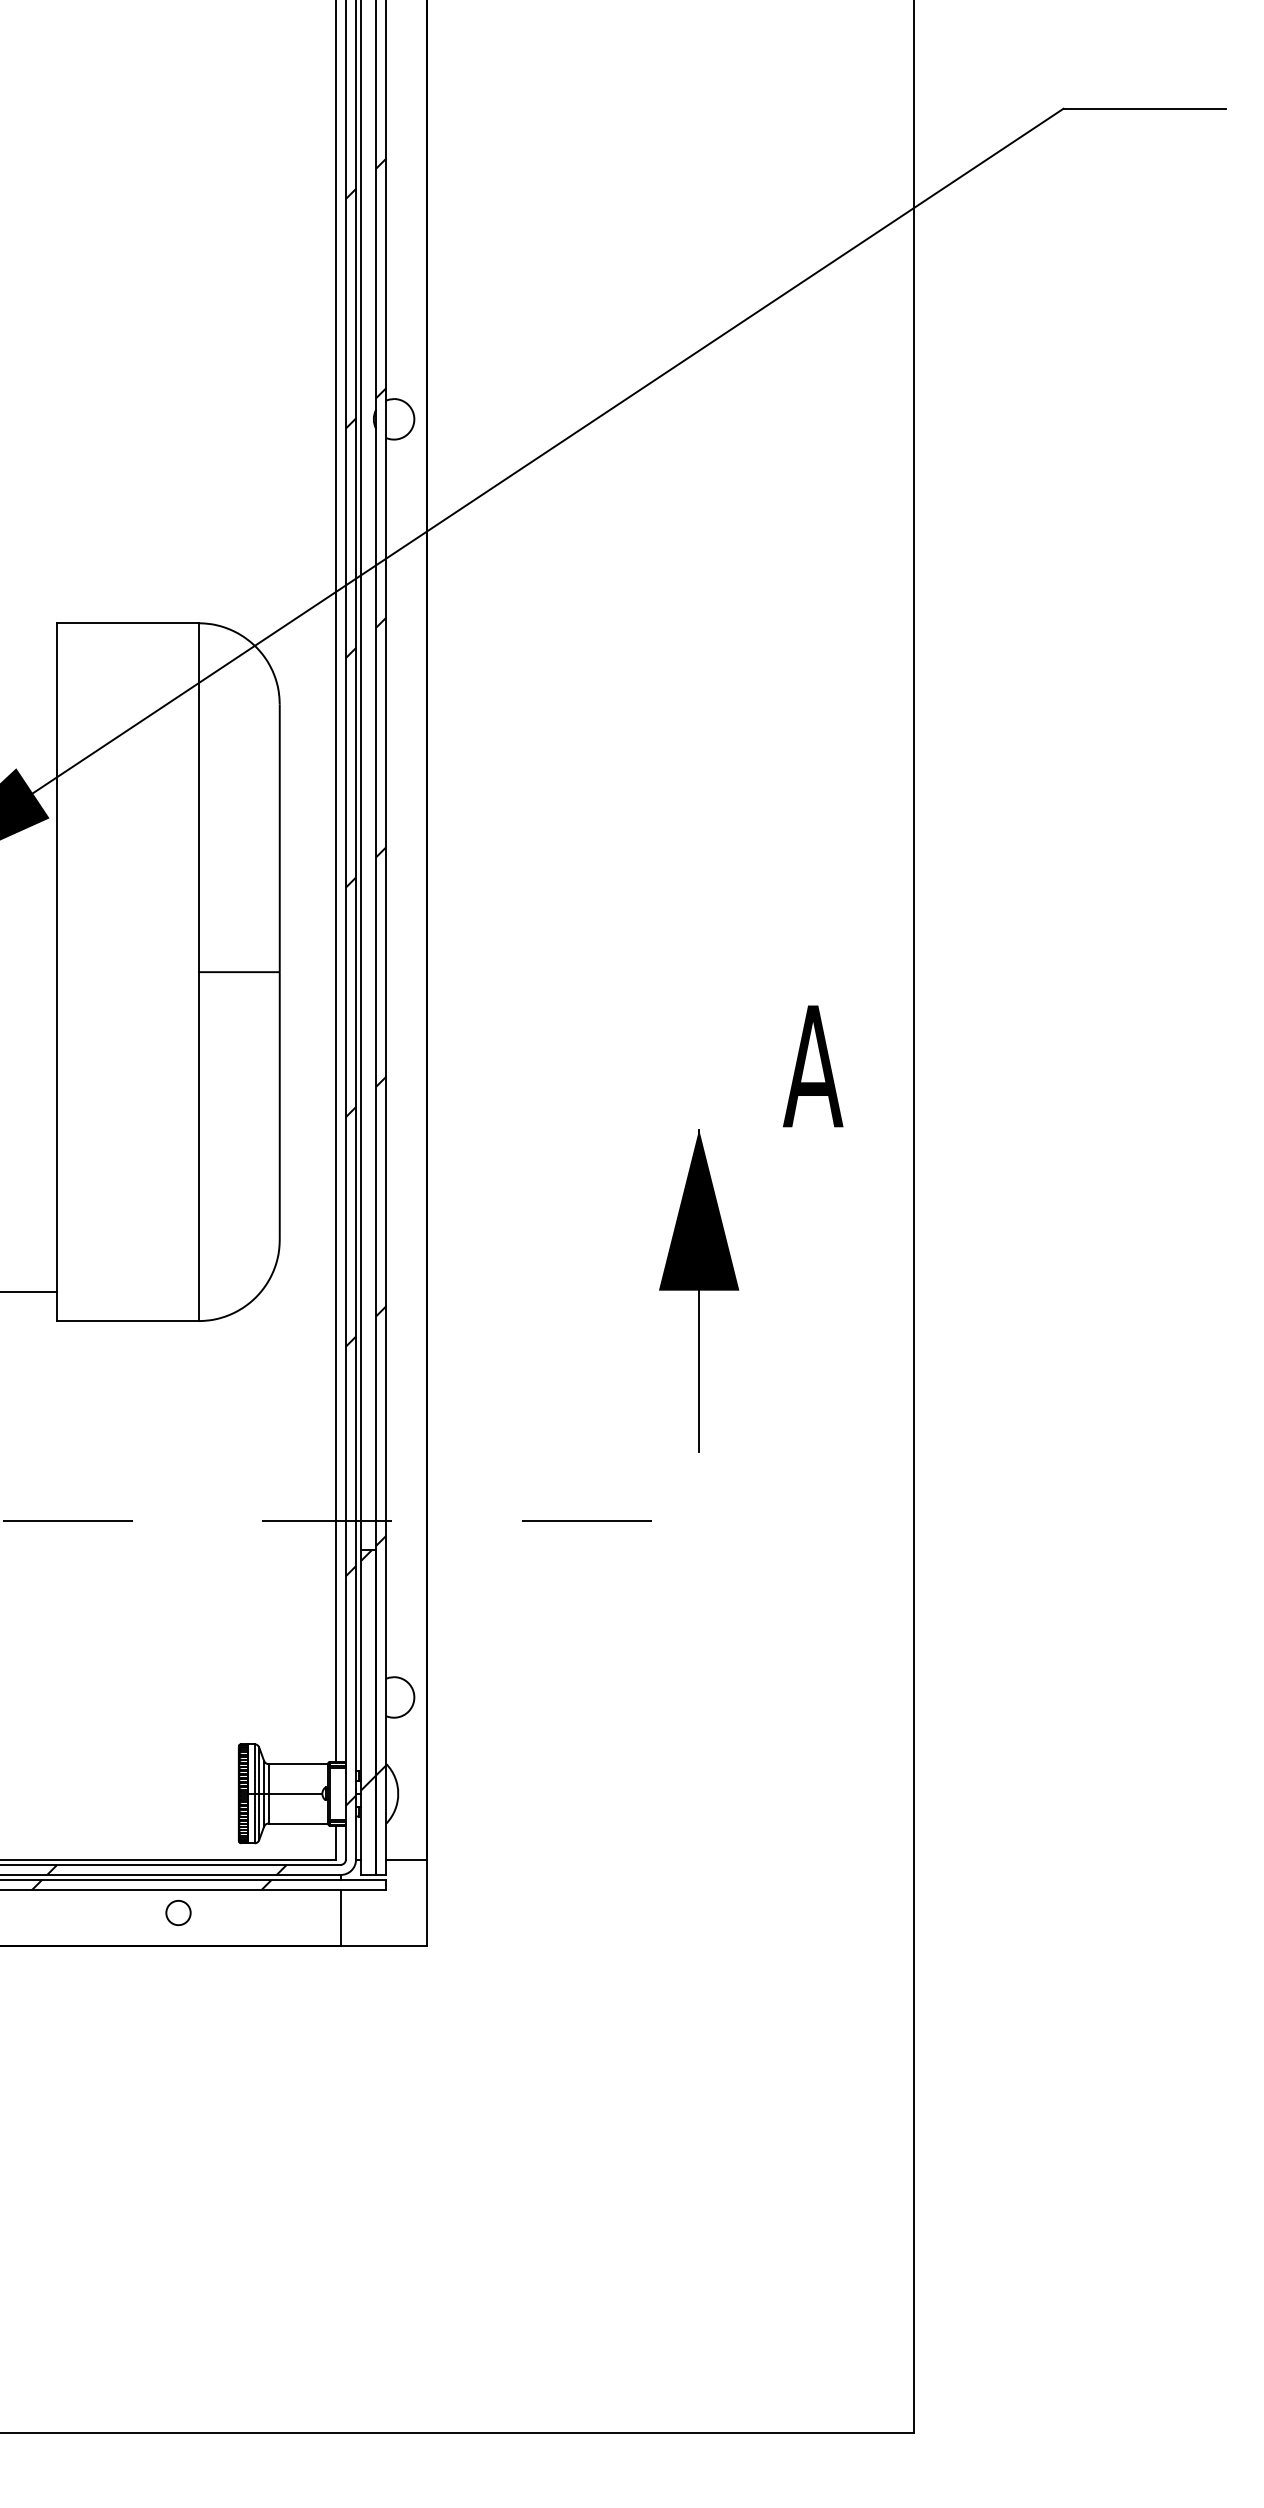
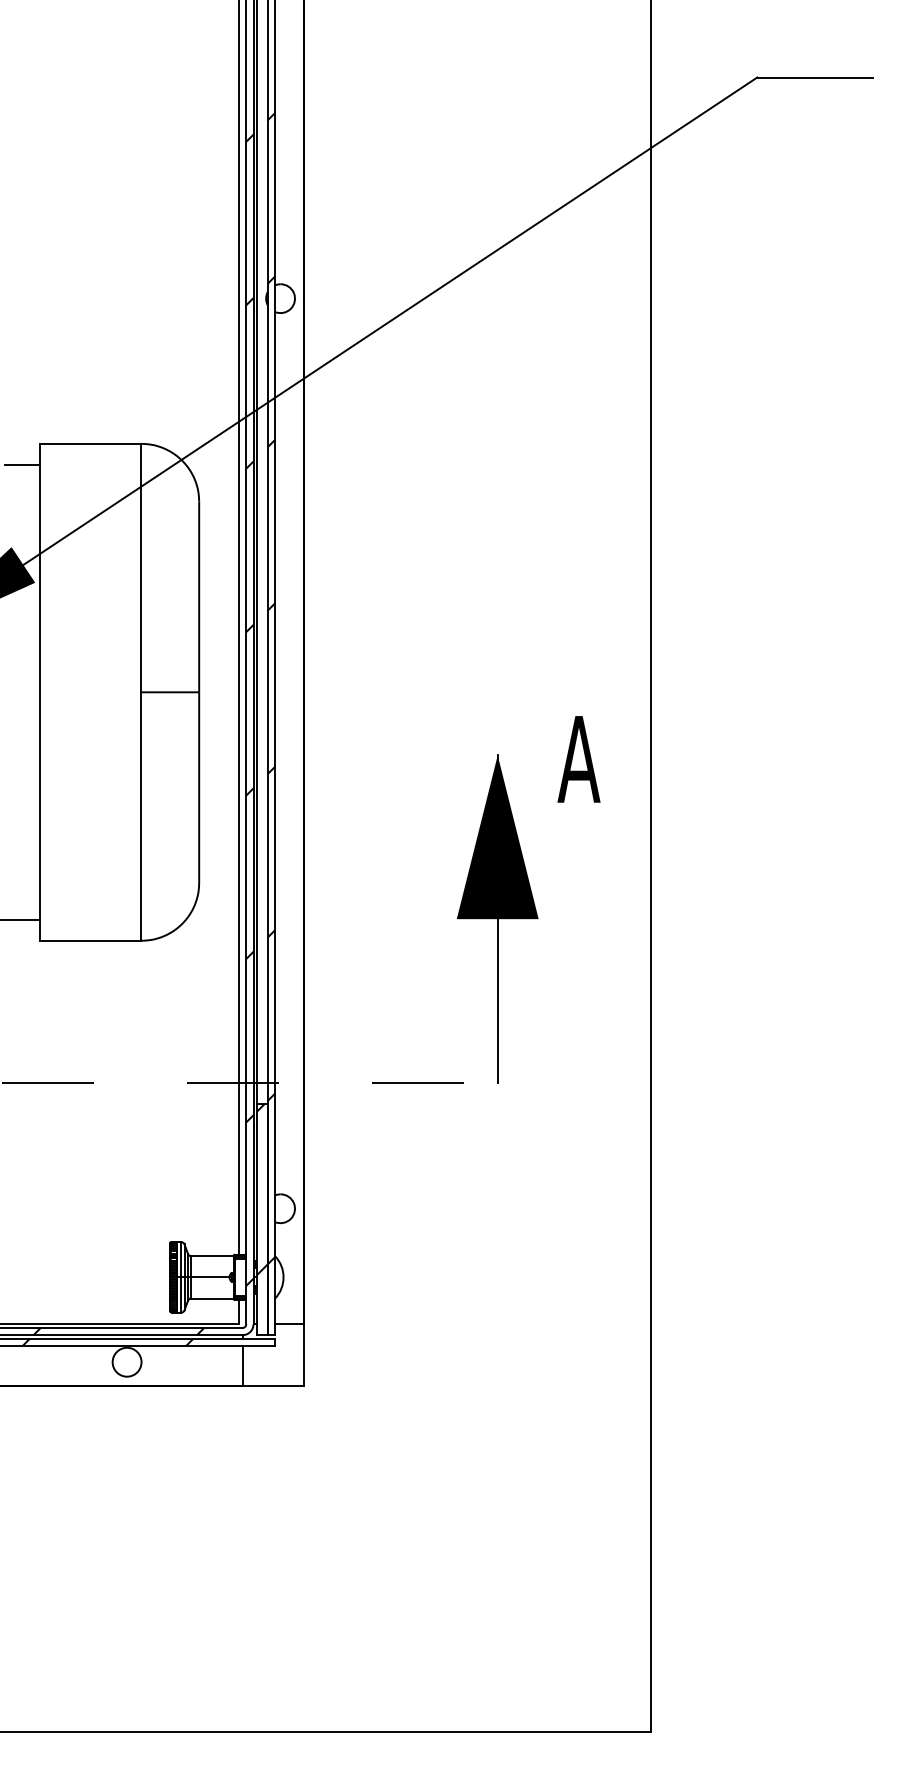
line: (31, 652) -> (22, 464), added
part: (698, 1289) -> (497, 918), size x1.43
circle: (177, 1911) -> (126, 1361), size x1.67

